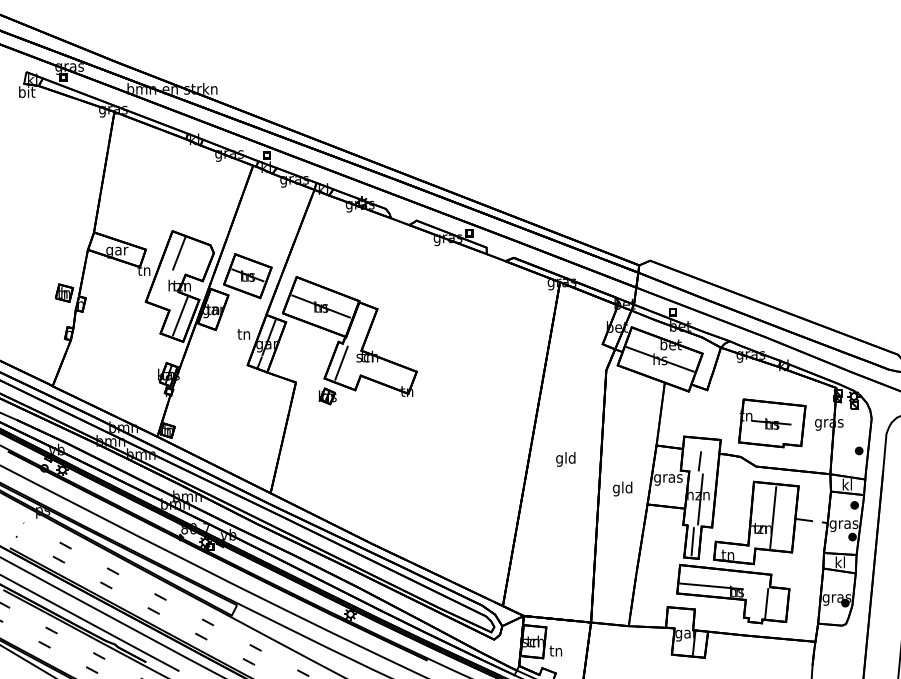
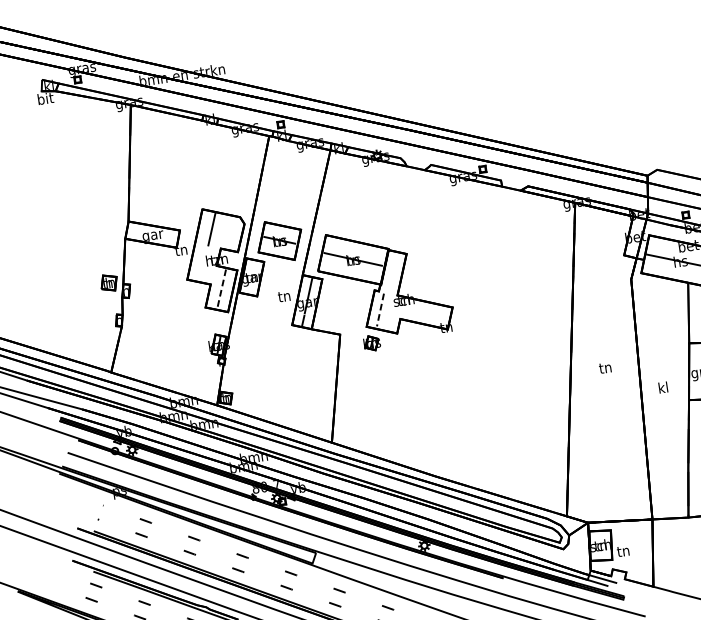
line: (180, 316) -> (221, 288), solid -> dashed
line: (341, 363) -> (380, 310), solid -> dashed
text: (565, 459) -> (605, 369), gld -> tn
text: (622, 488) -> (663, 388), gld -> kl

